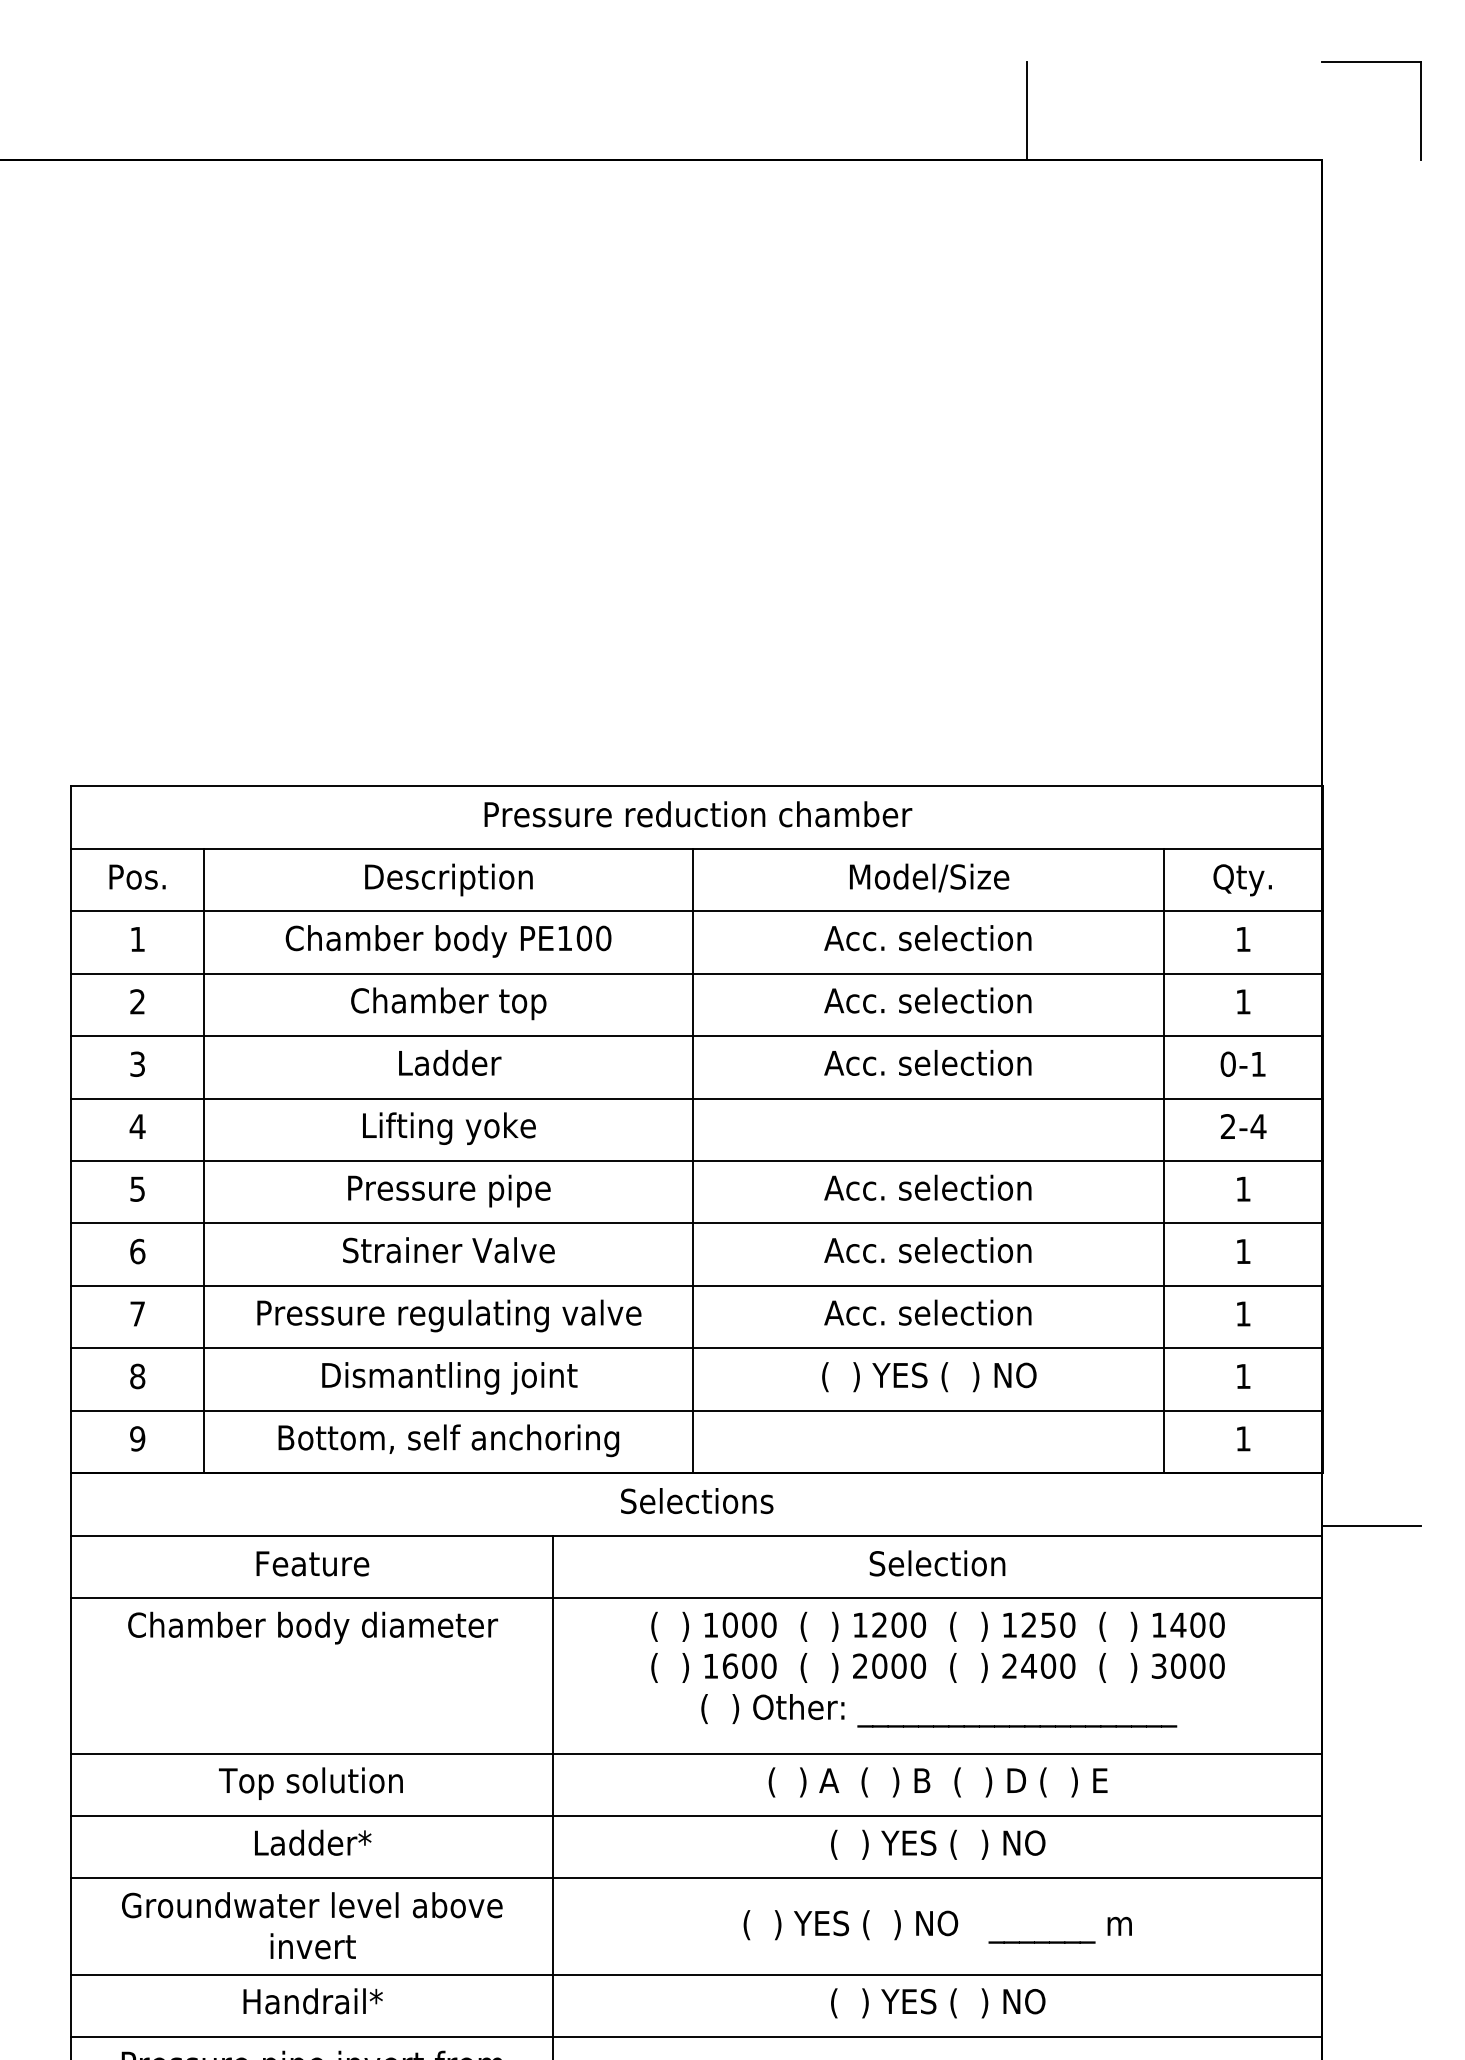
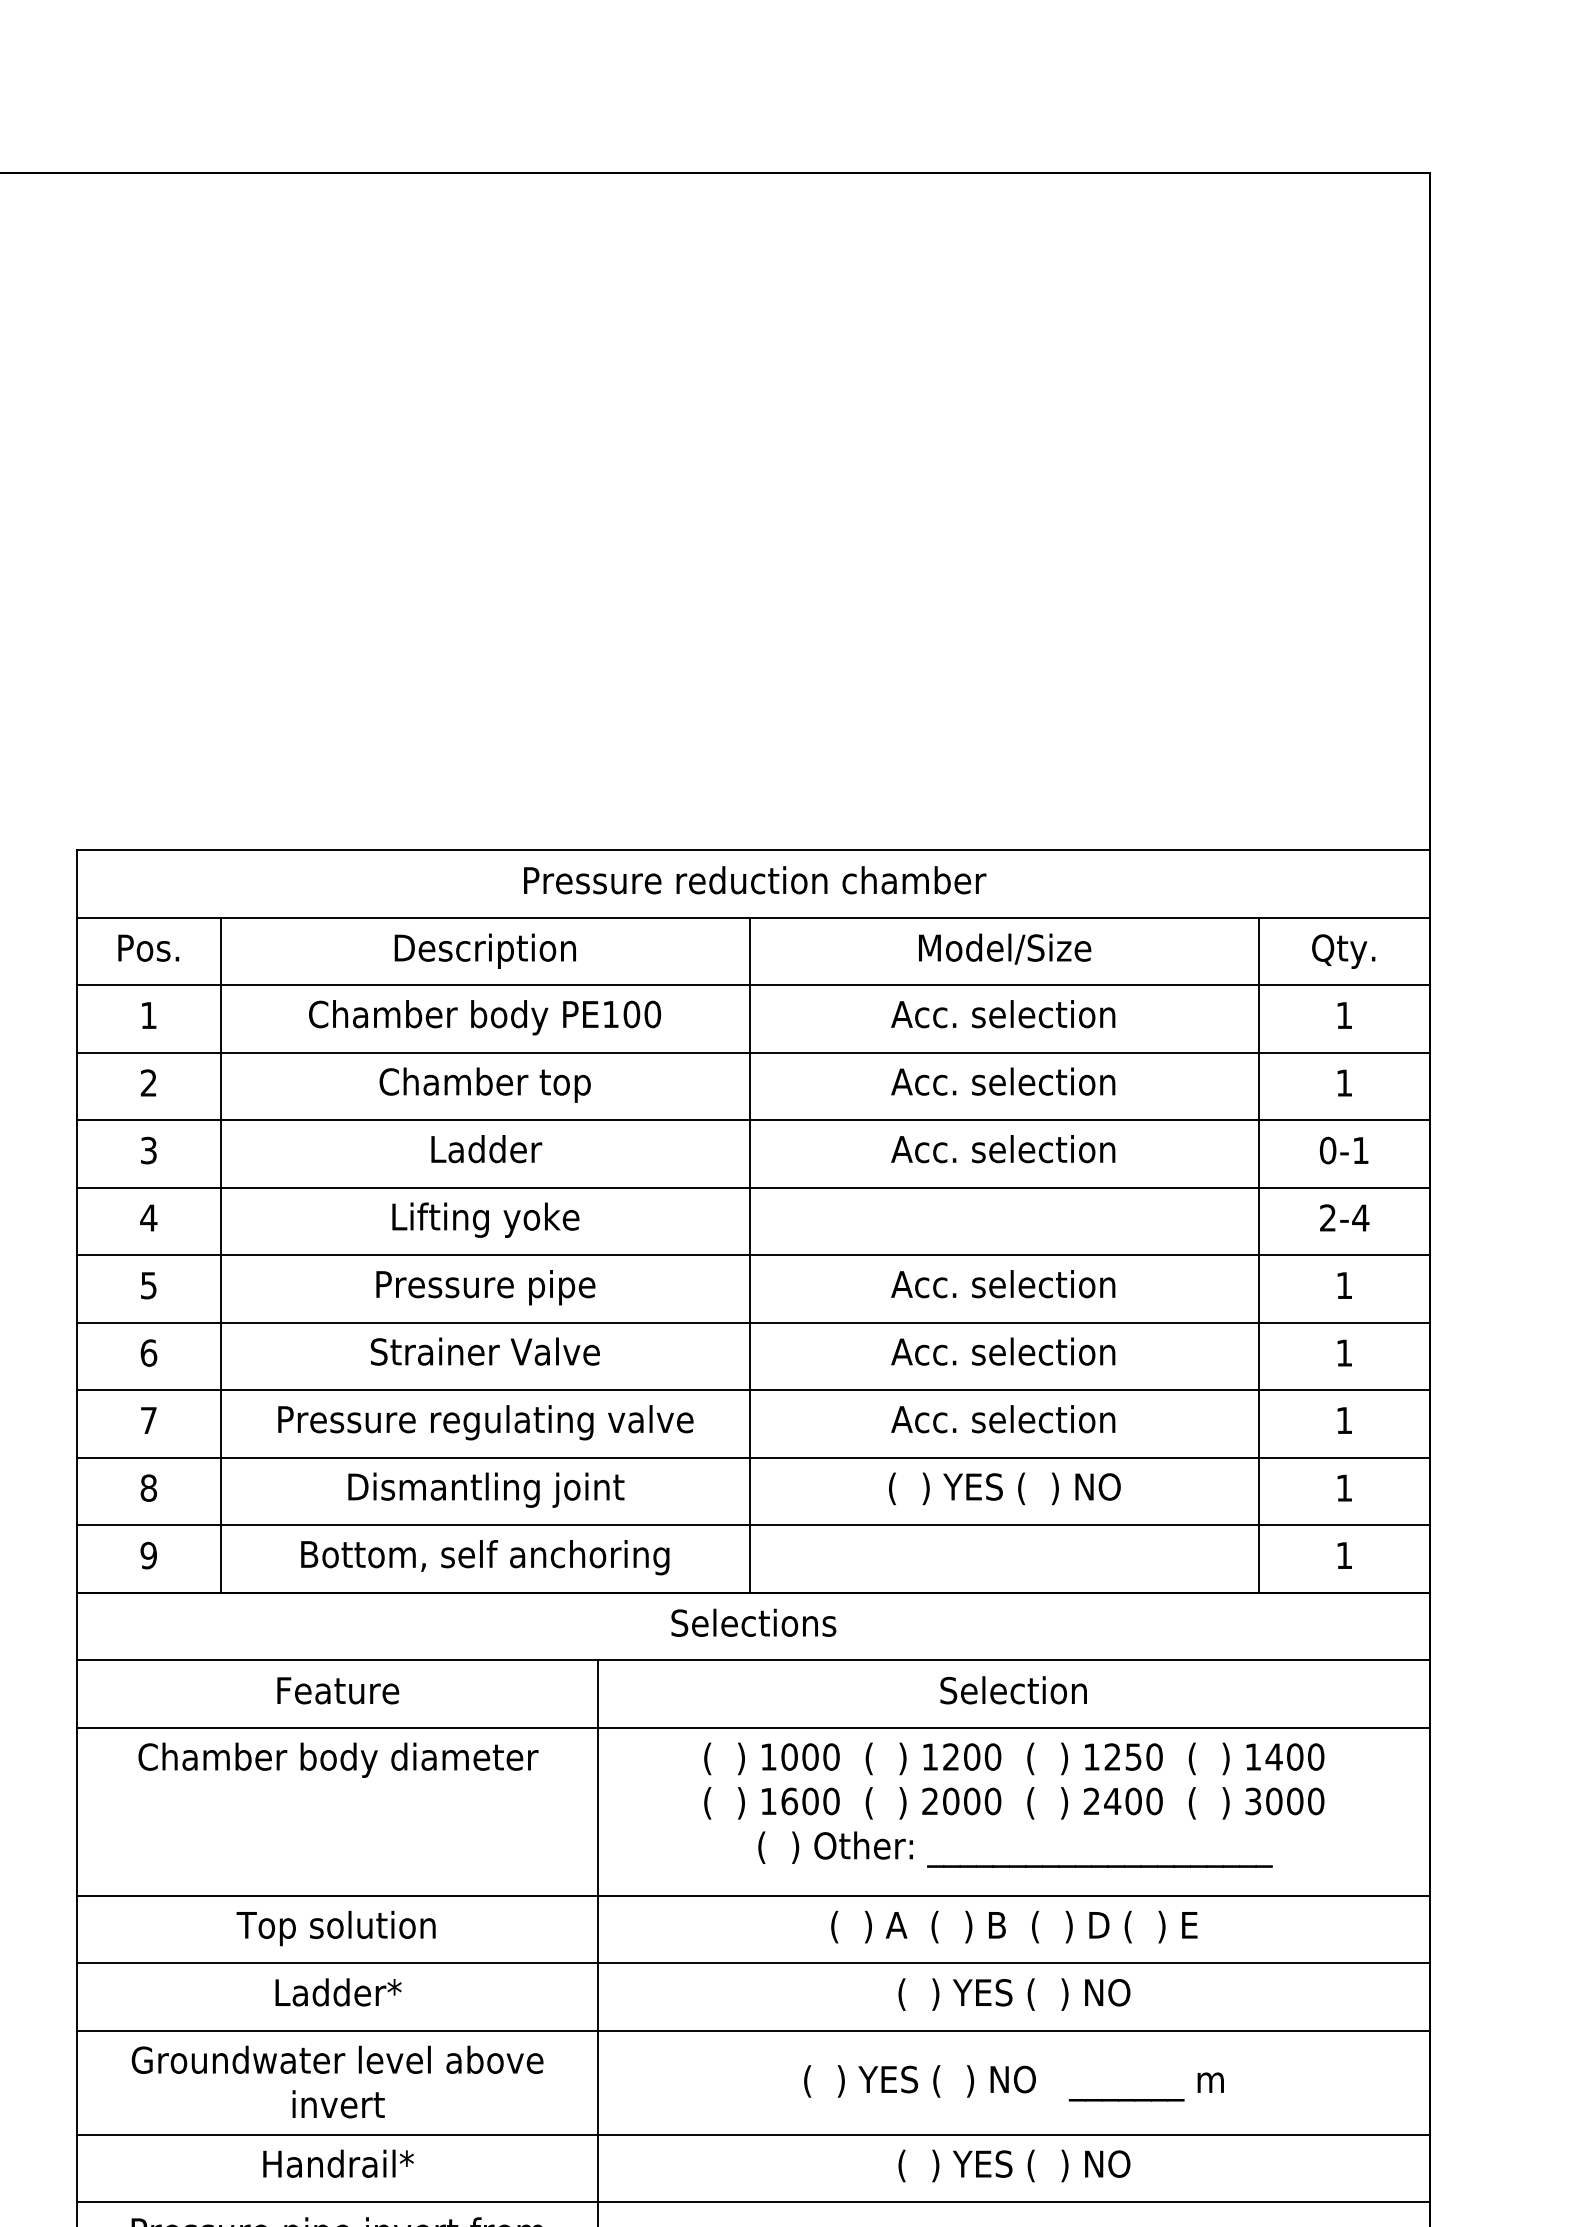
part: (1371, 62) -> (1482, 67), removed
line: (1026, 110) -> (1109, 119), removed
line: (1371, 1525) -> (1482, 1649), removed

